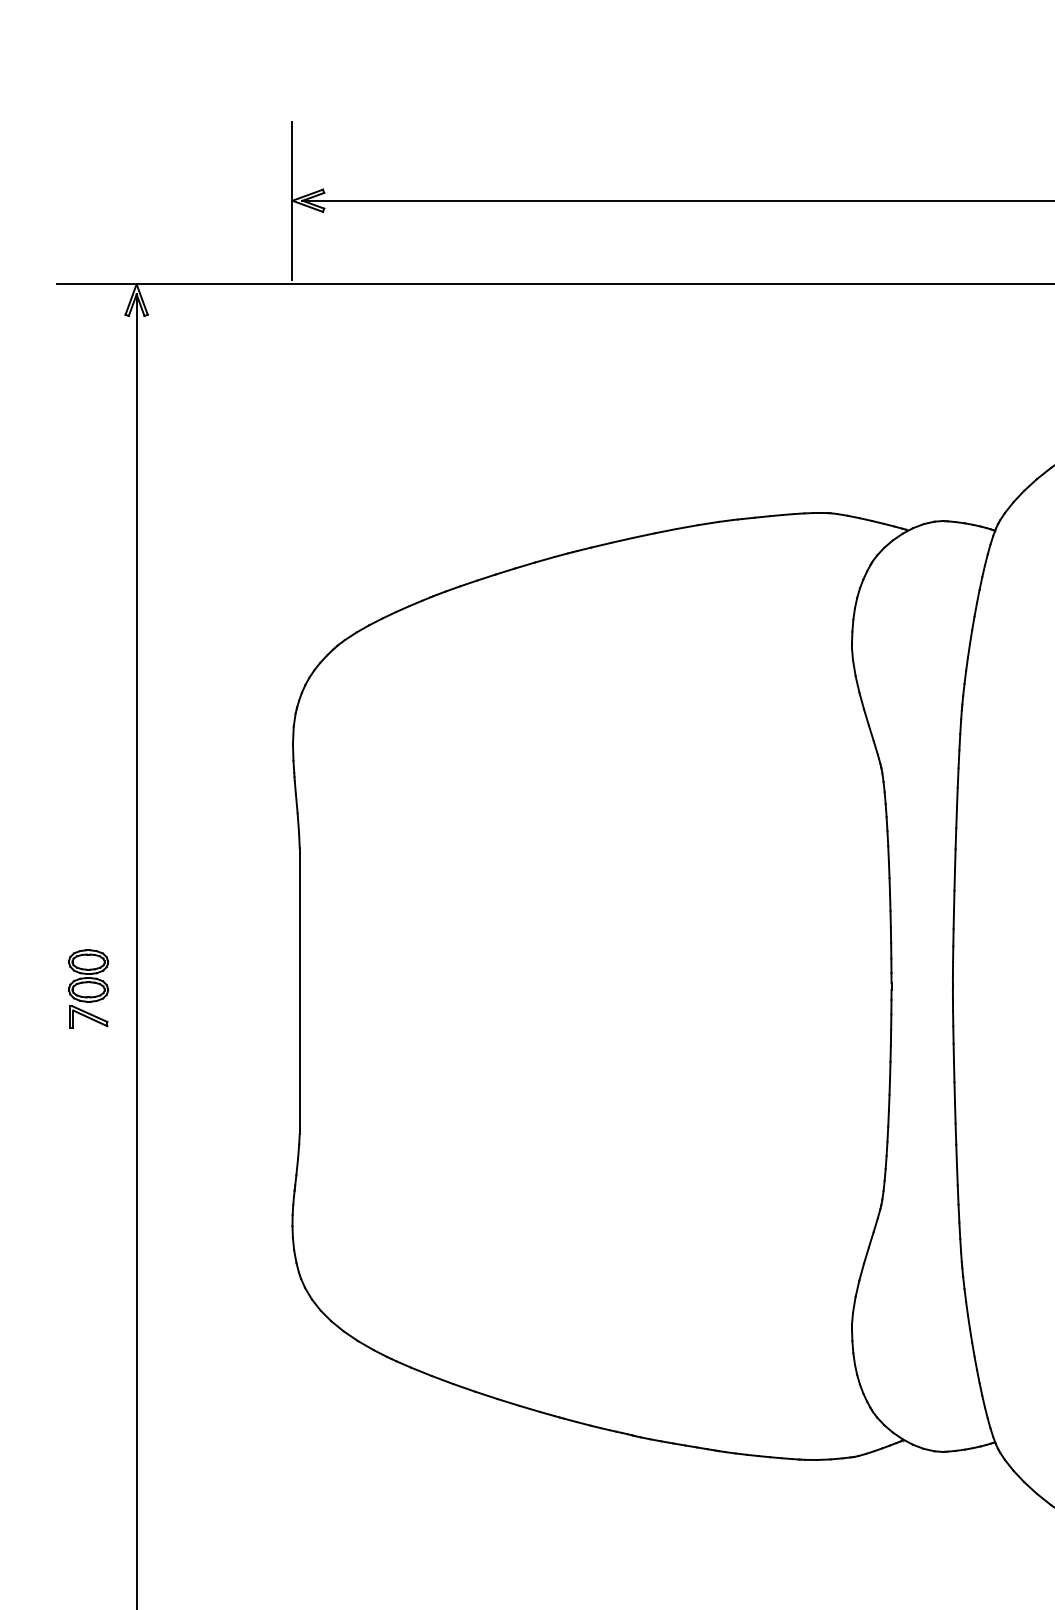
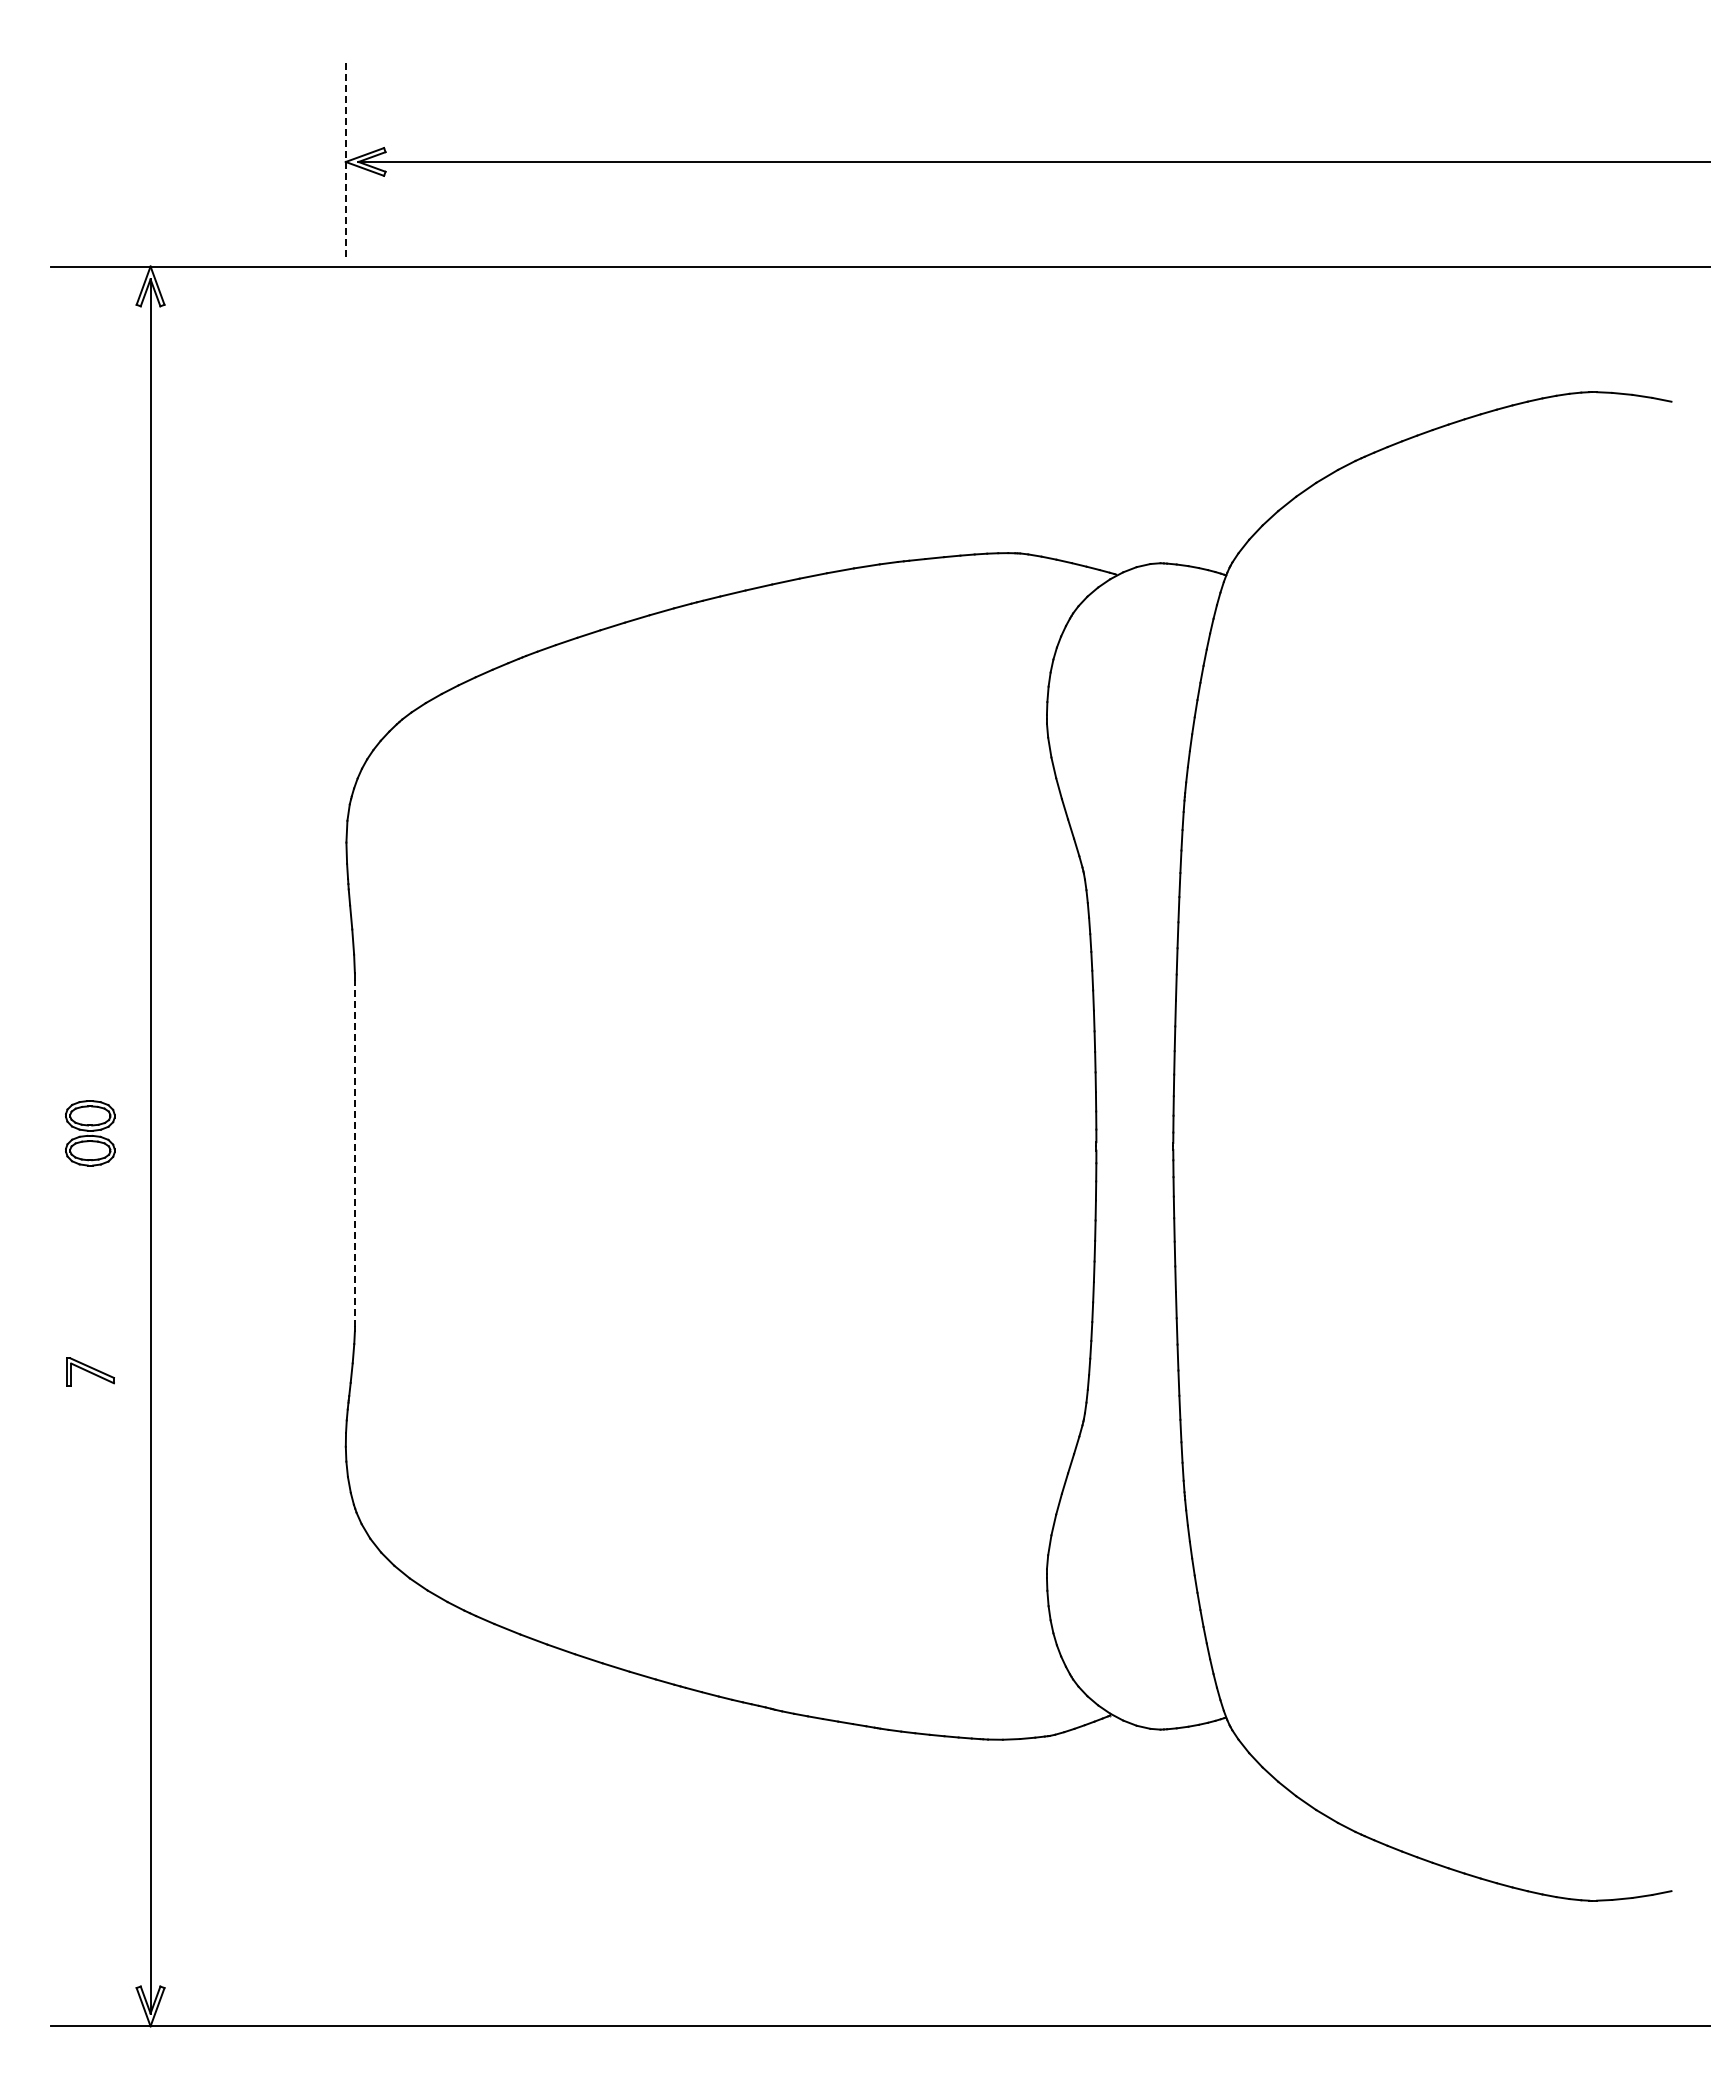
line: (292, 201) -> (345, 162), solid -> dashed
line: (299, 992) -> (354, 1153), solid -> dashed
part: (88, 1016) -> (90, 1371), moved

